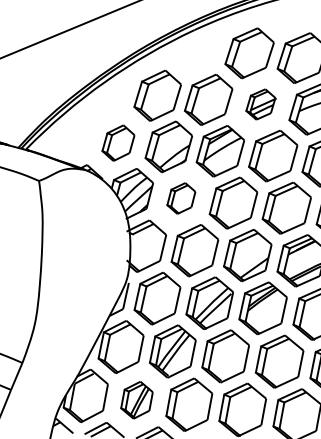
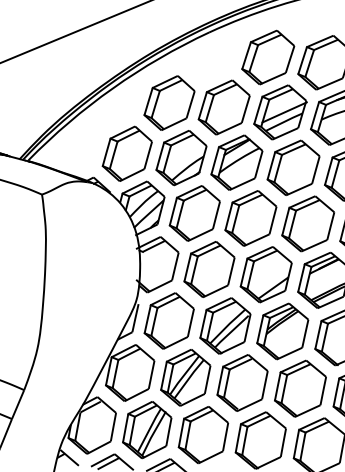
part: (260, 104) -> (279, 112), size x1.67
part: (118, 143) -> (127, 154), size x1.43
part: (181, 198) -> (195, 213), size x1.67
part: (136, 400) -> (146, 430), size x1.43

